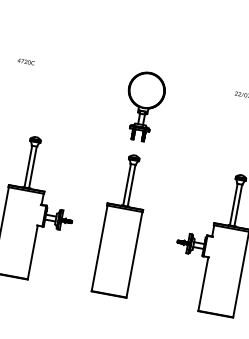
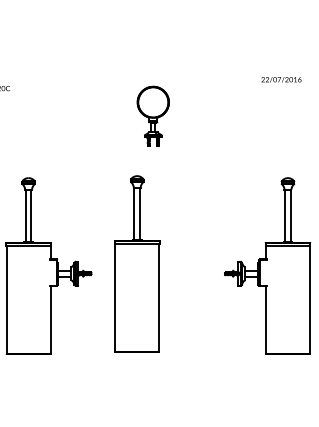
part: (144, 106) -> (153, 116), size x0.7
part: (122, 224) -> (137, 263), moved

